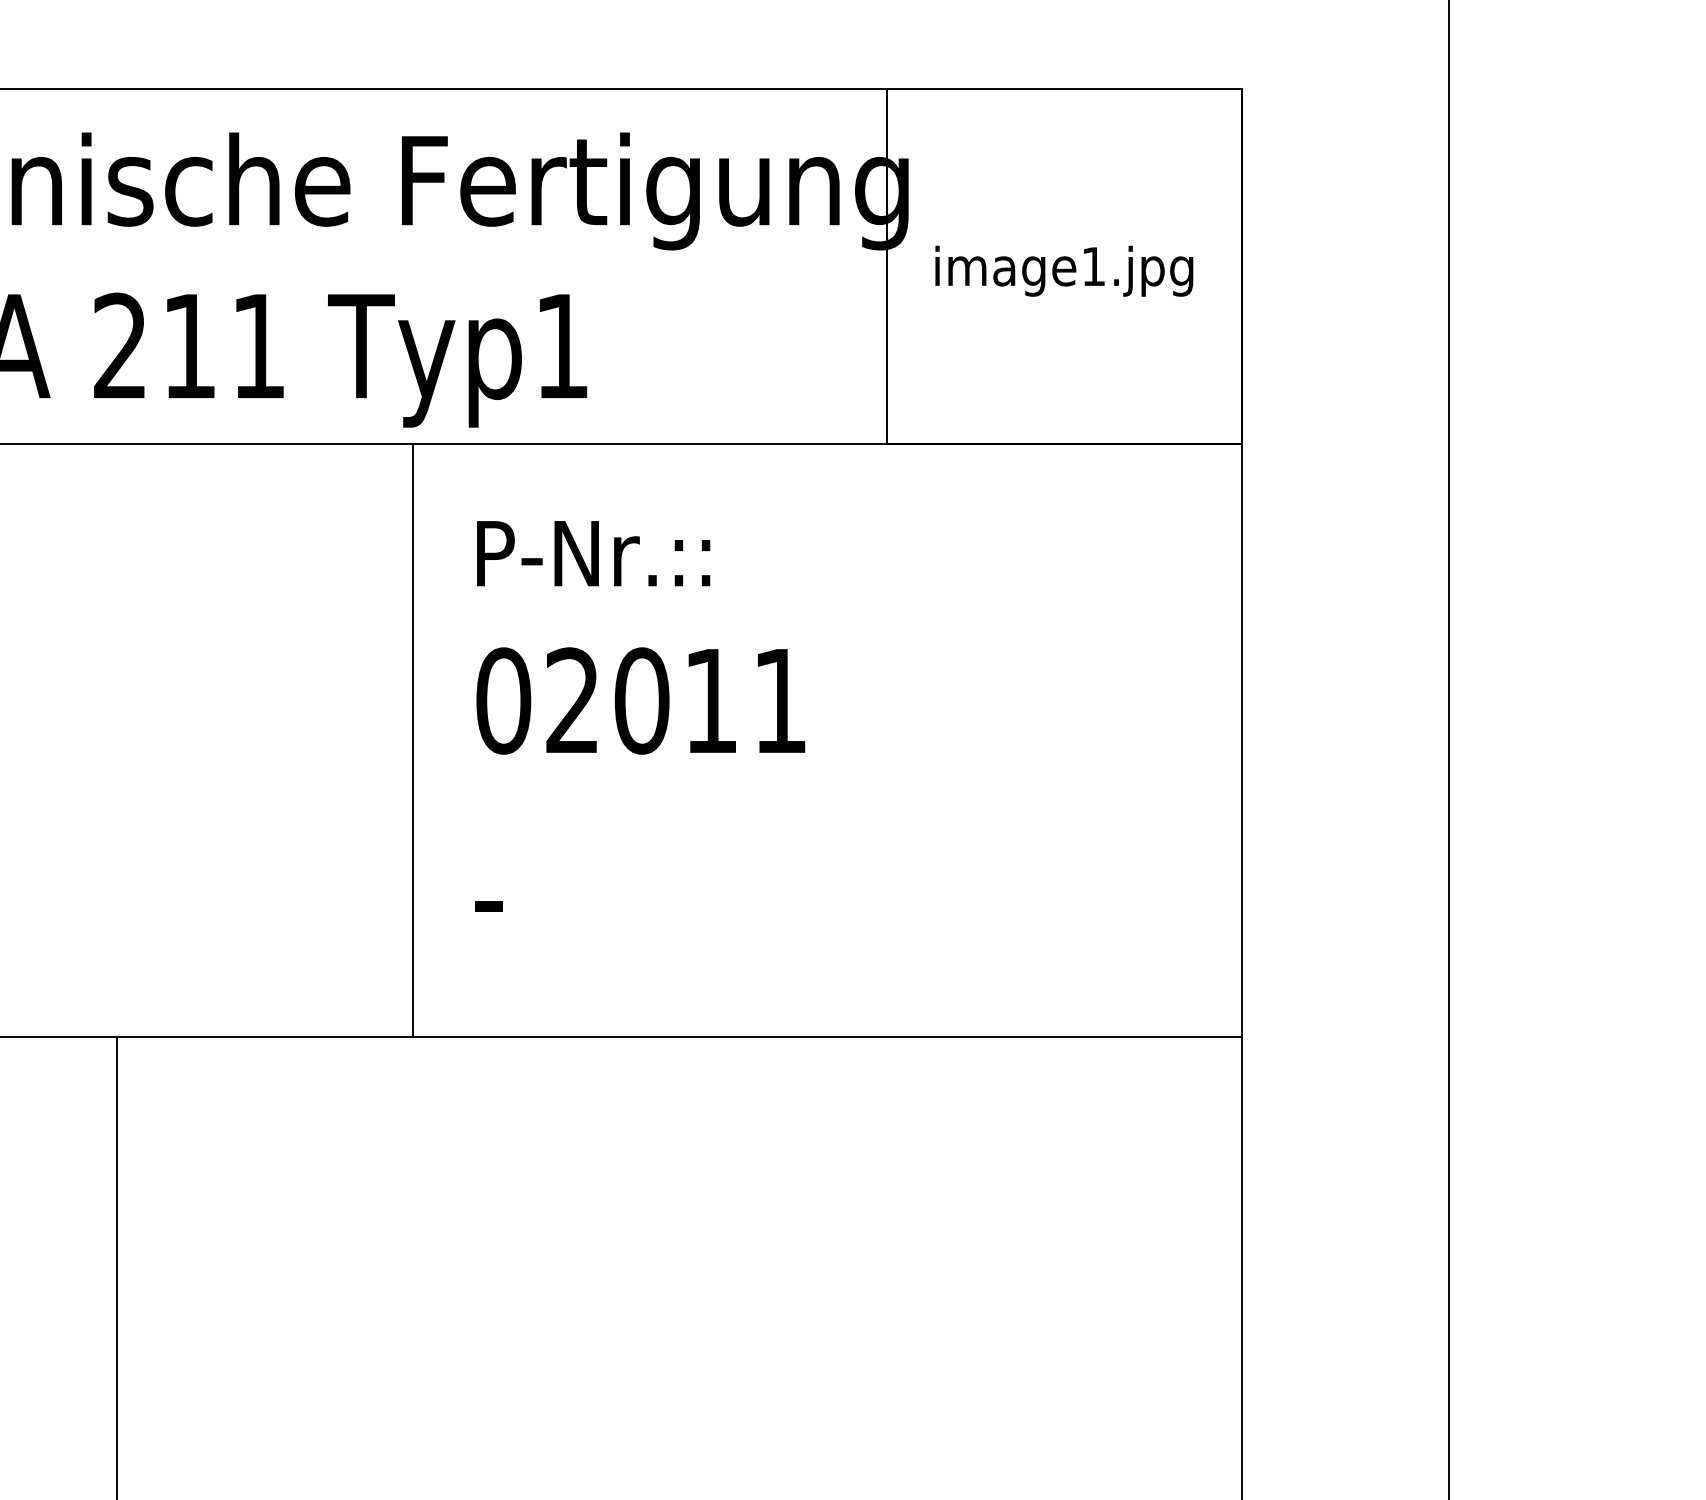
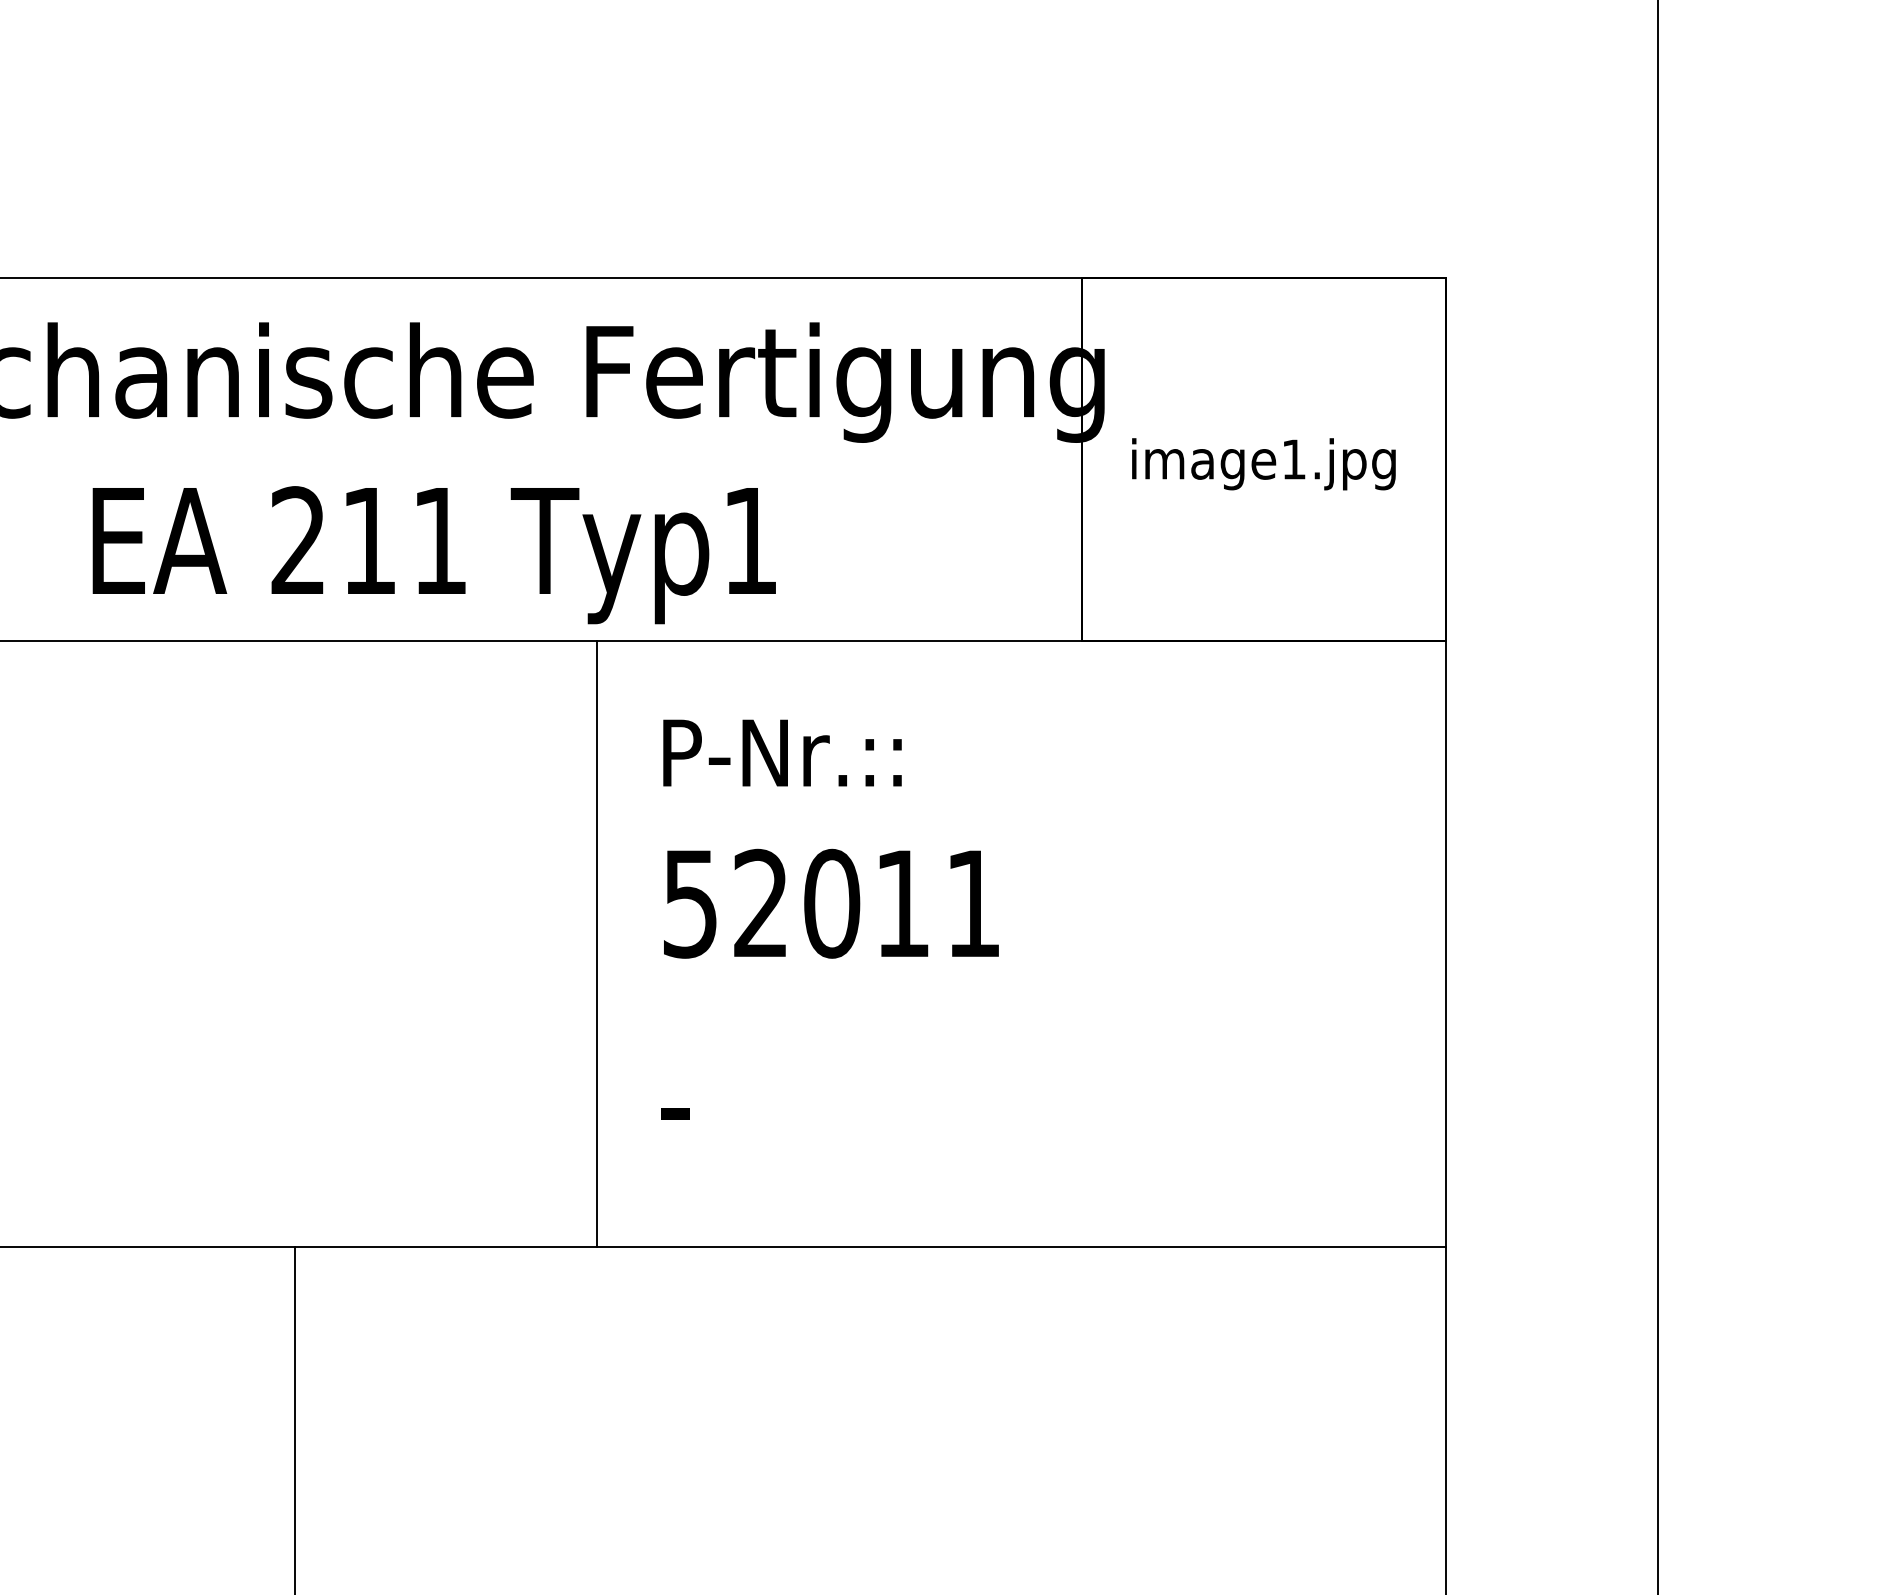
text: (503, 700) -> (690, 903), 02011 -> 52011

